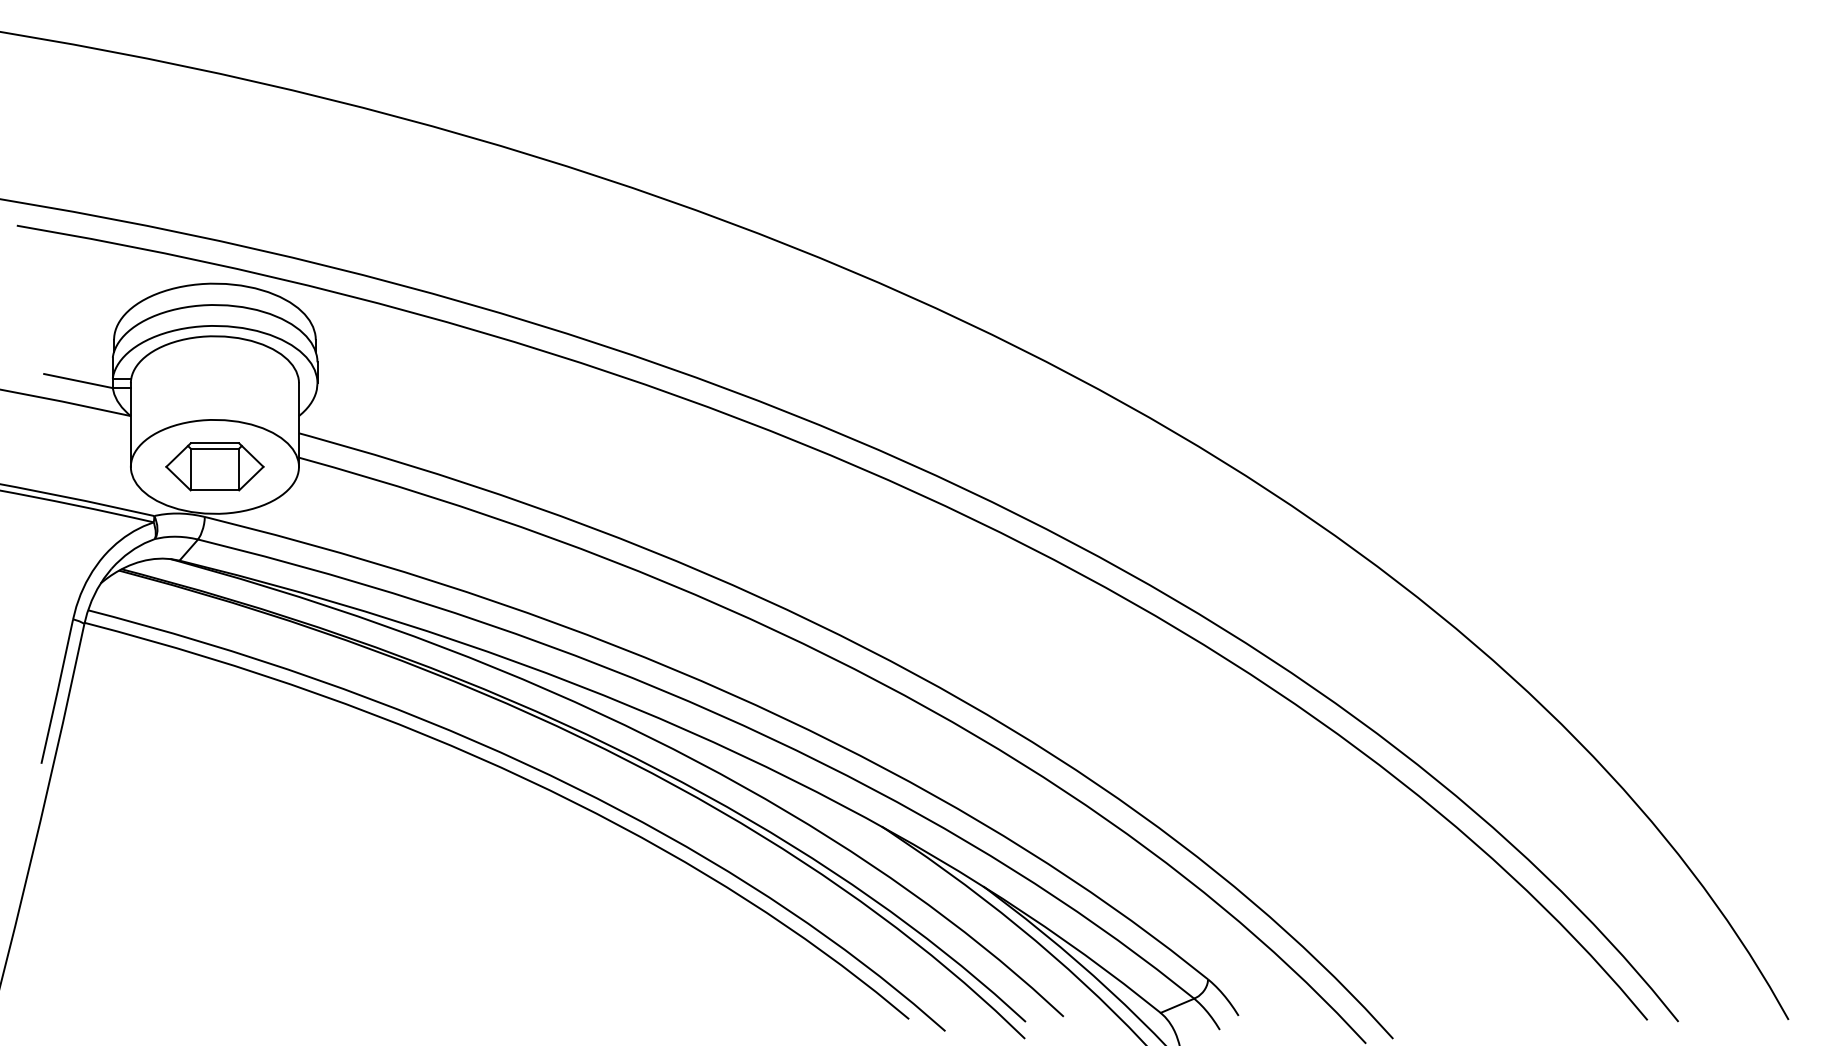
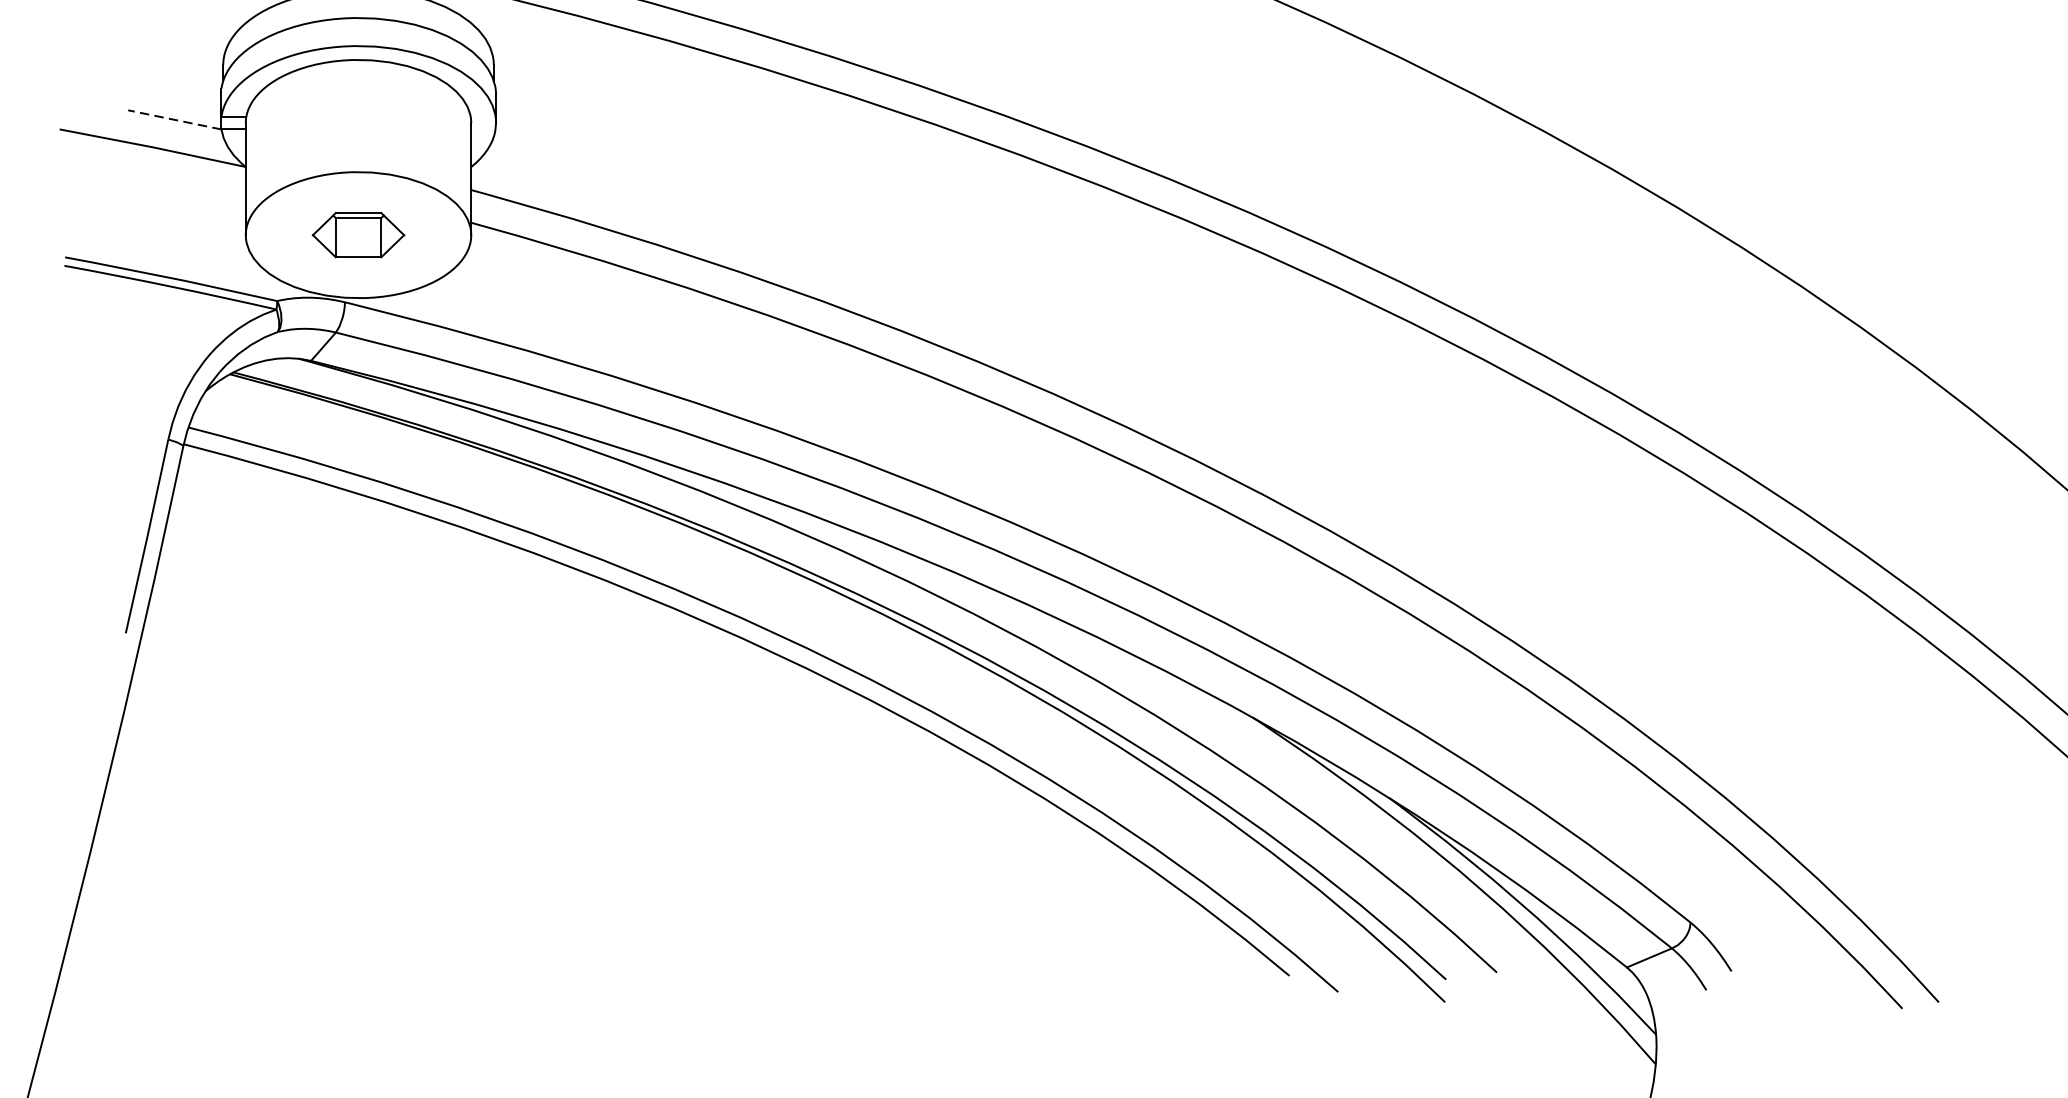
line: (77, 380) -> (174, 119), solid -> dashed
part: (214, 466) -> (357, 234), size x0.7

